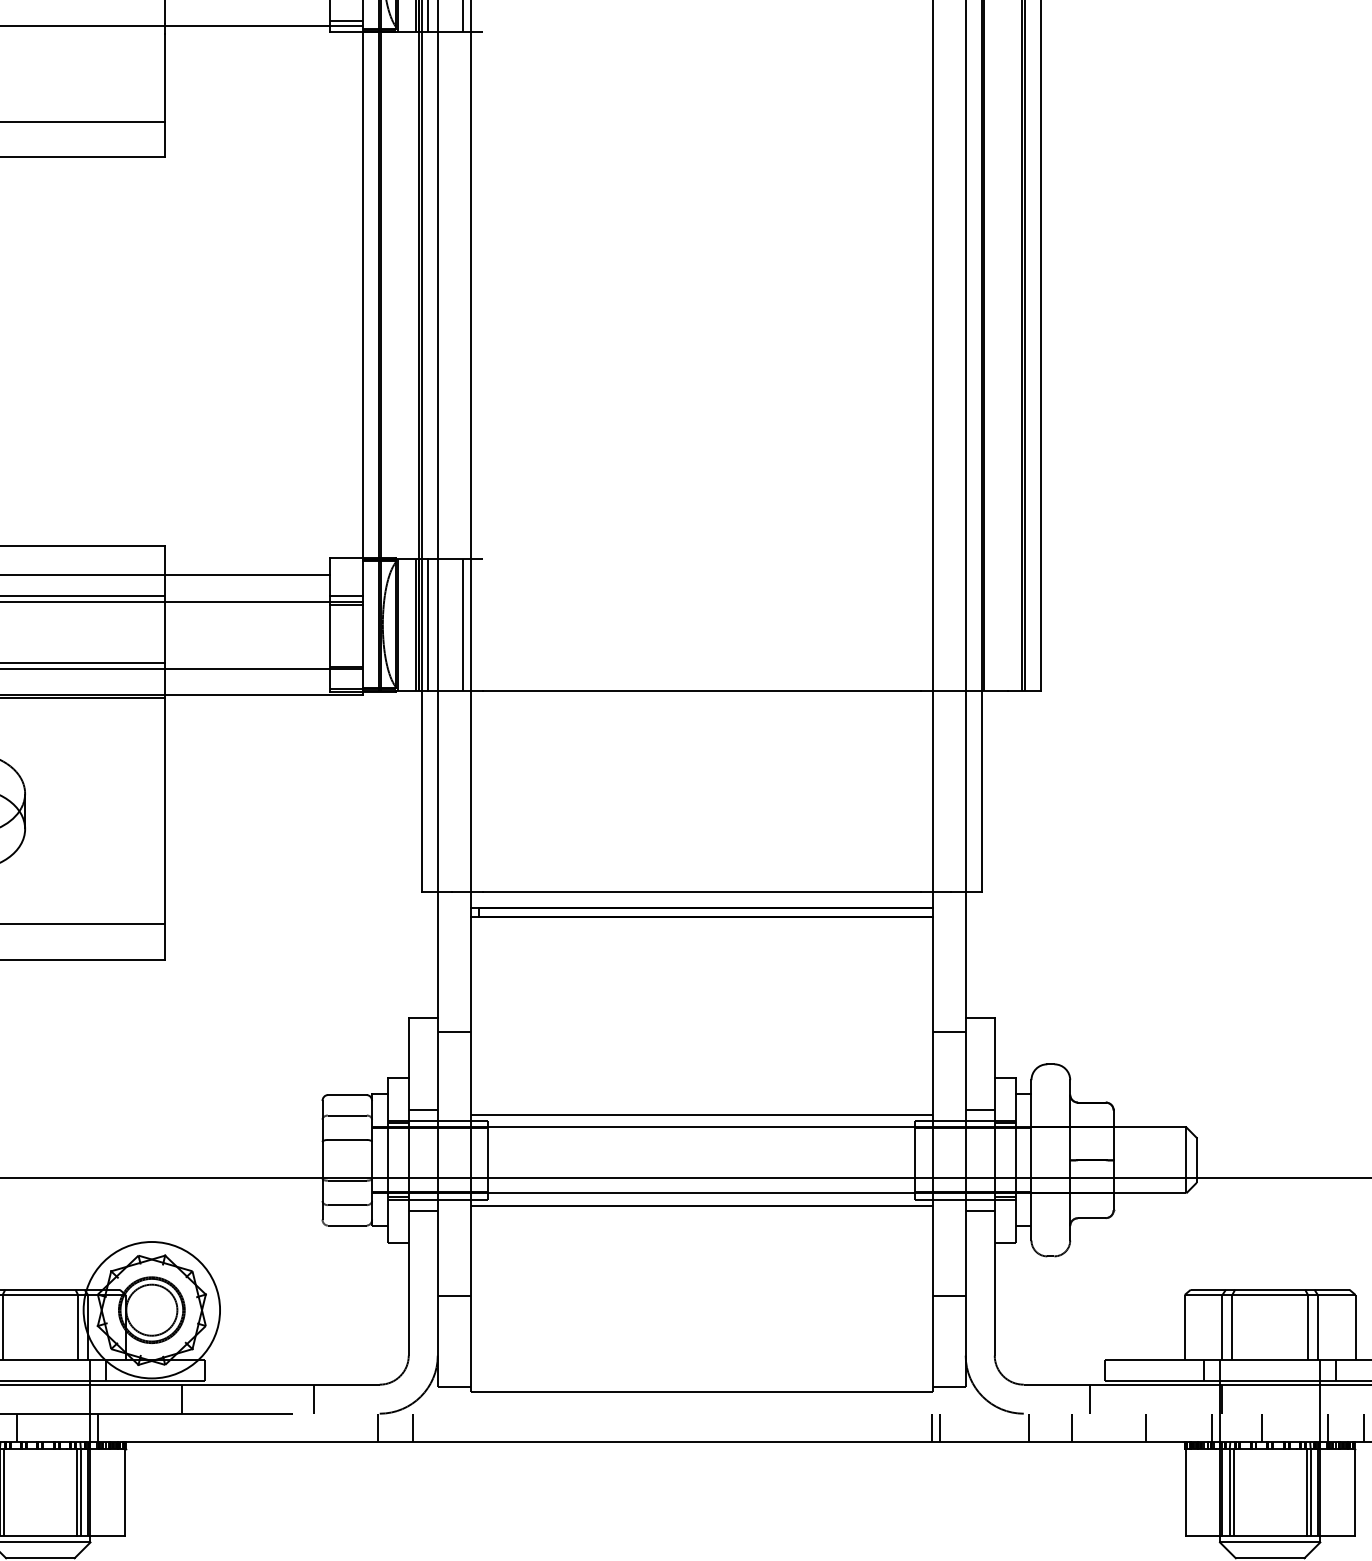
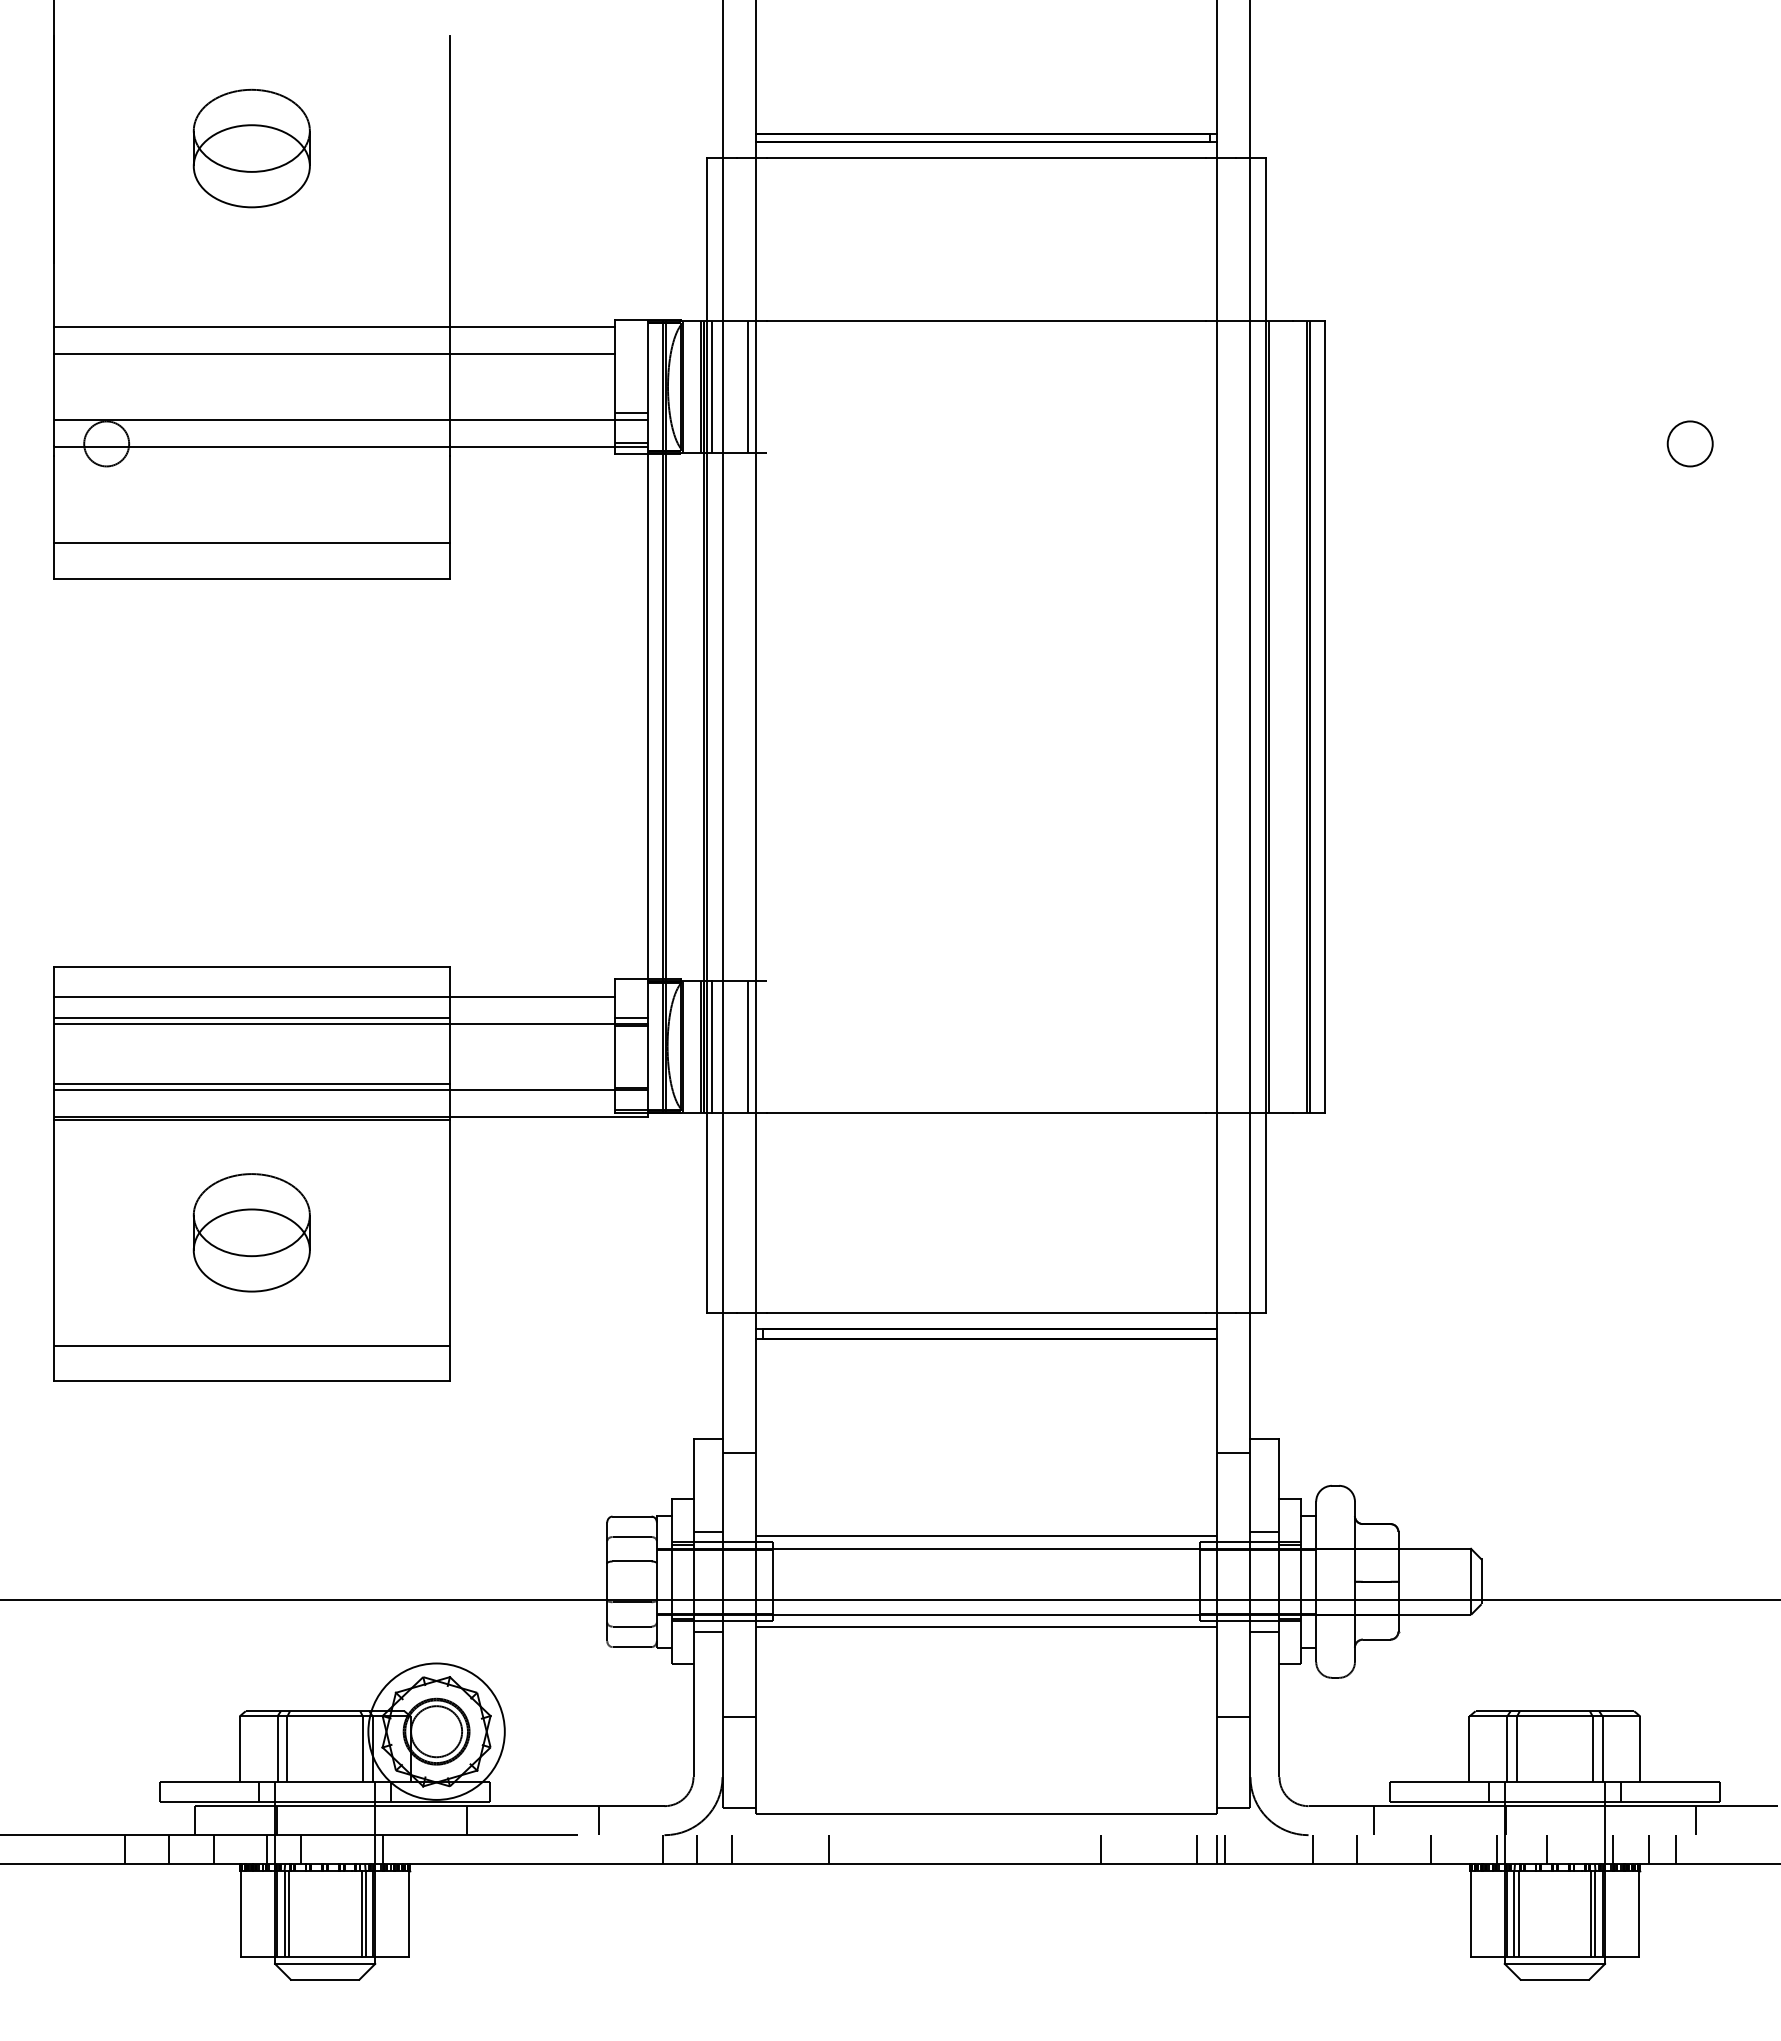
line: (446, 1428) -> (731, 1849), added
line: (544, 1428) -> (829, 1849), added
line: (815, 1428) -> (1100, 1849), added
line: (912, 1428) -> (1197, 1849), added

